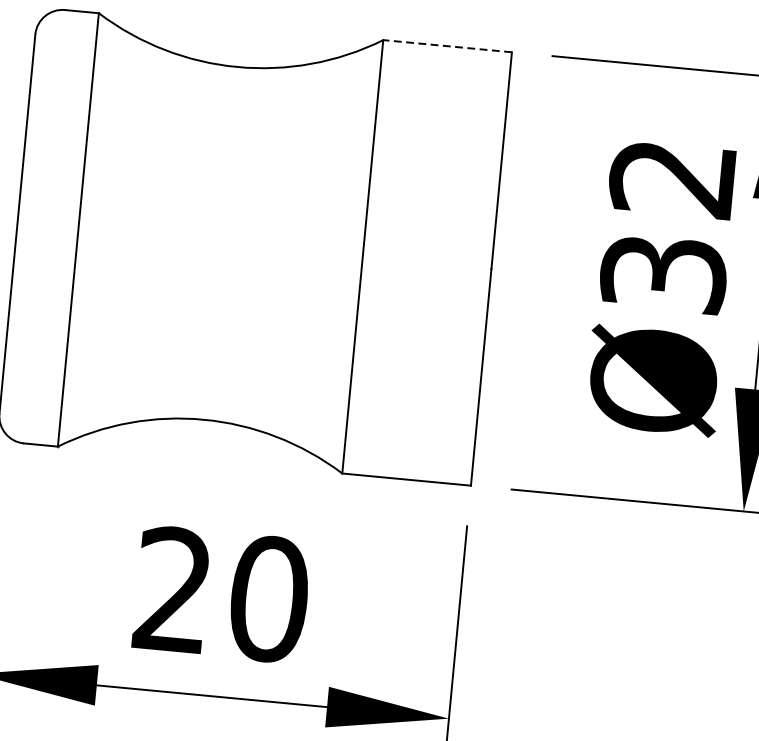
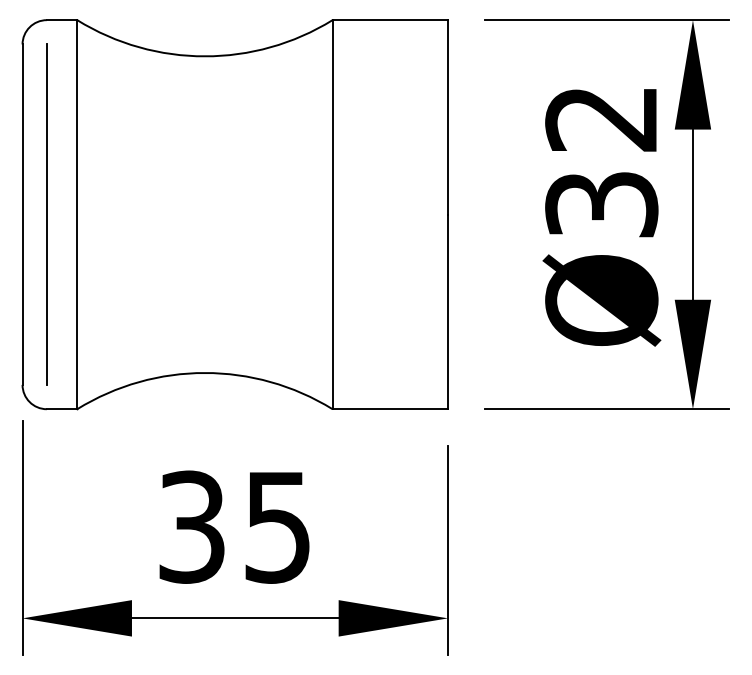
line: (447, 46) -> (390, 20), dashed -> solid
line: (44, 226) -> (46, 214), added
text: (221, 593) -> (235, 526), 20 -> 35

